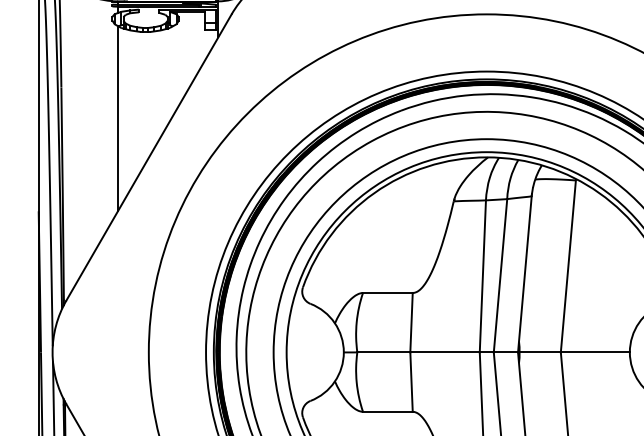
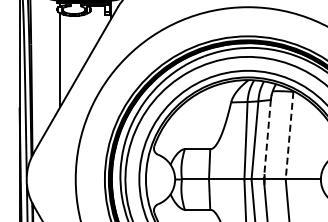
line: (568, 266) -> (289, 135), solid -> dashed
line: (525, 273) -> (267, 139), solid -> dashed

